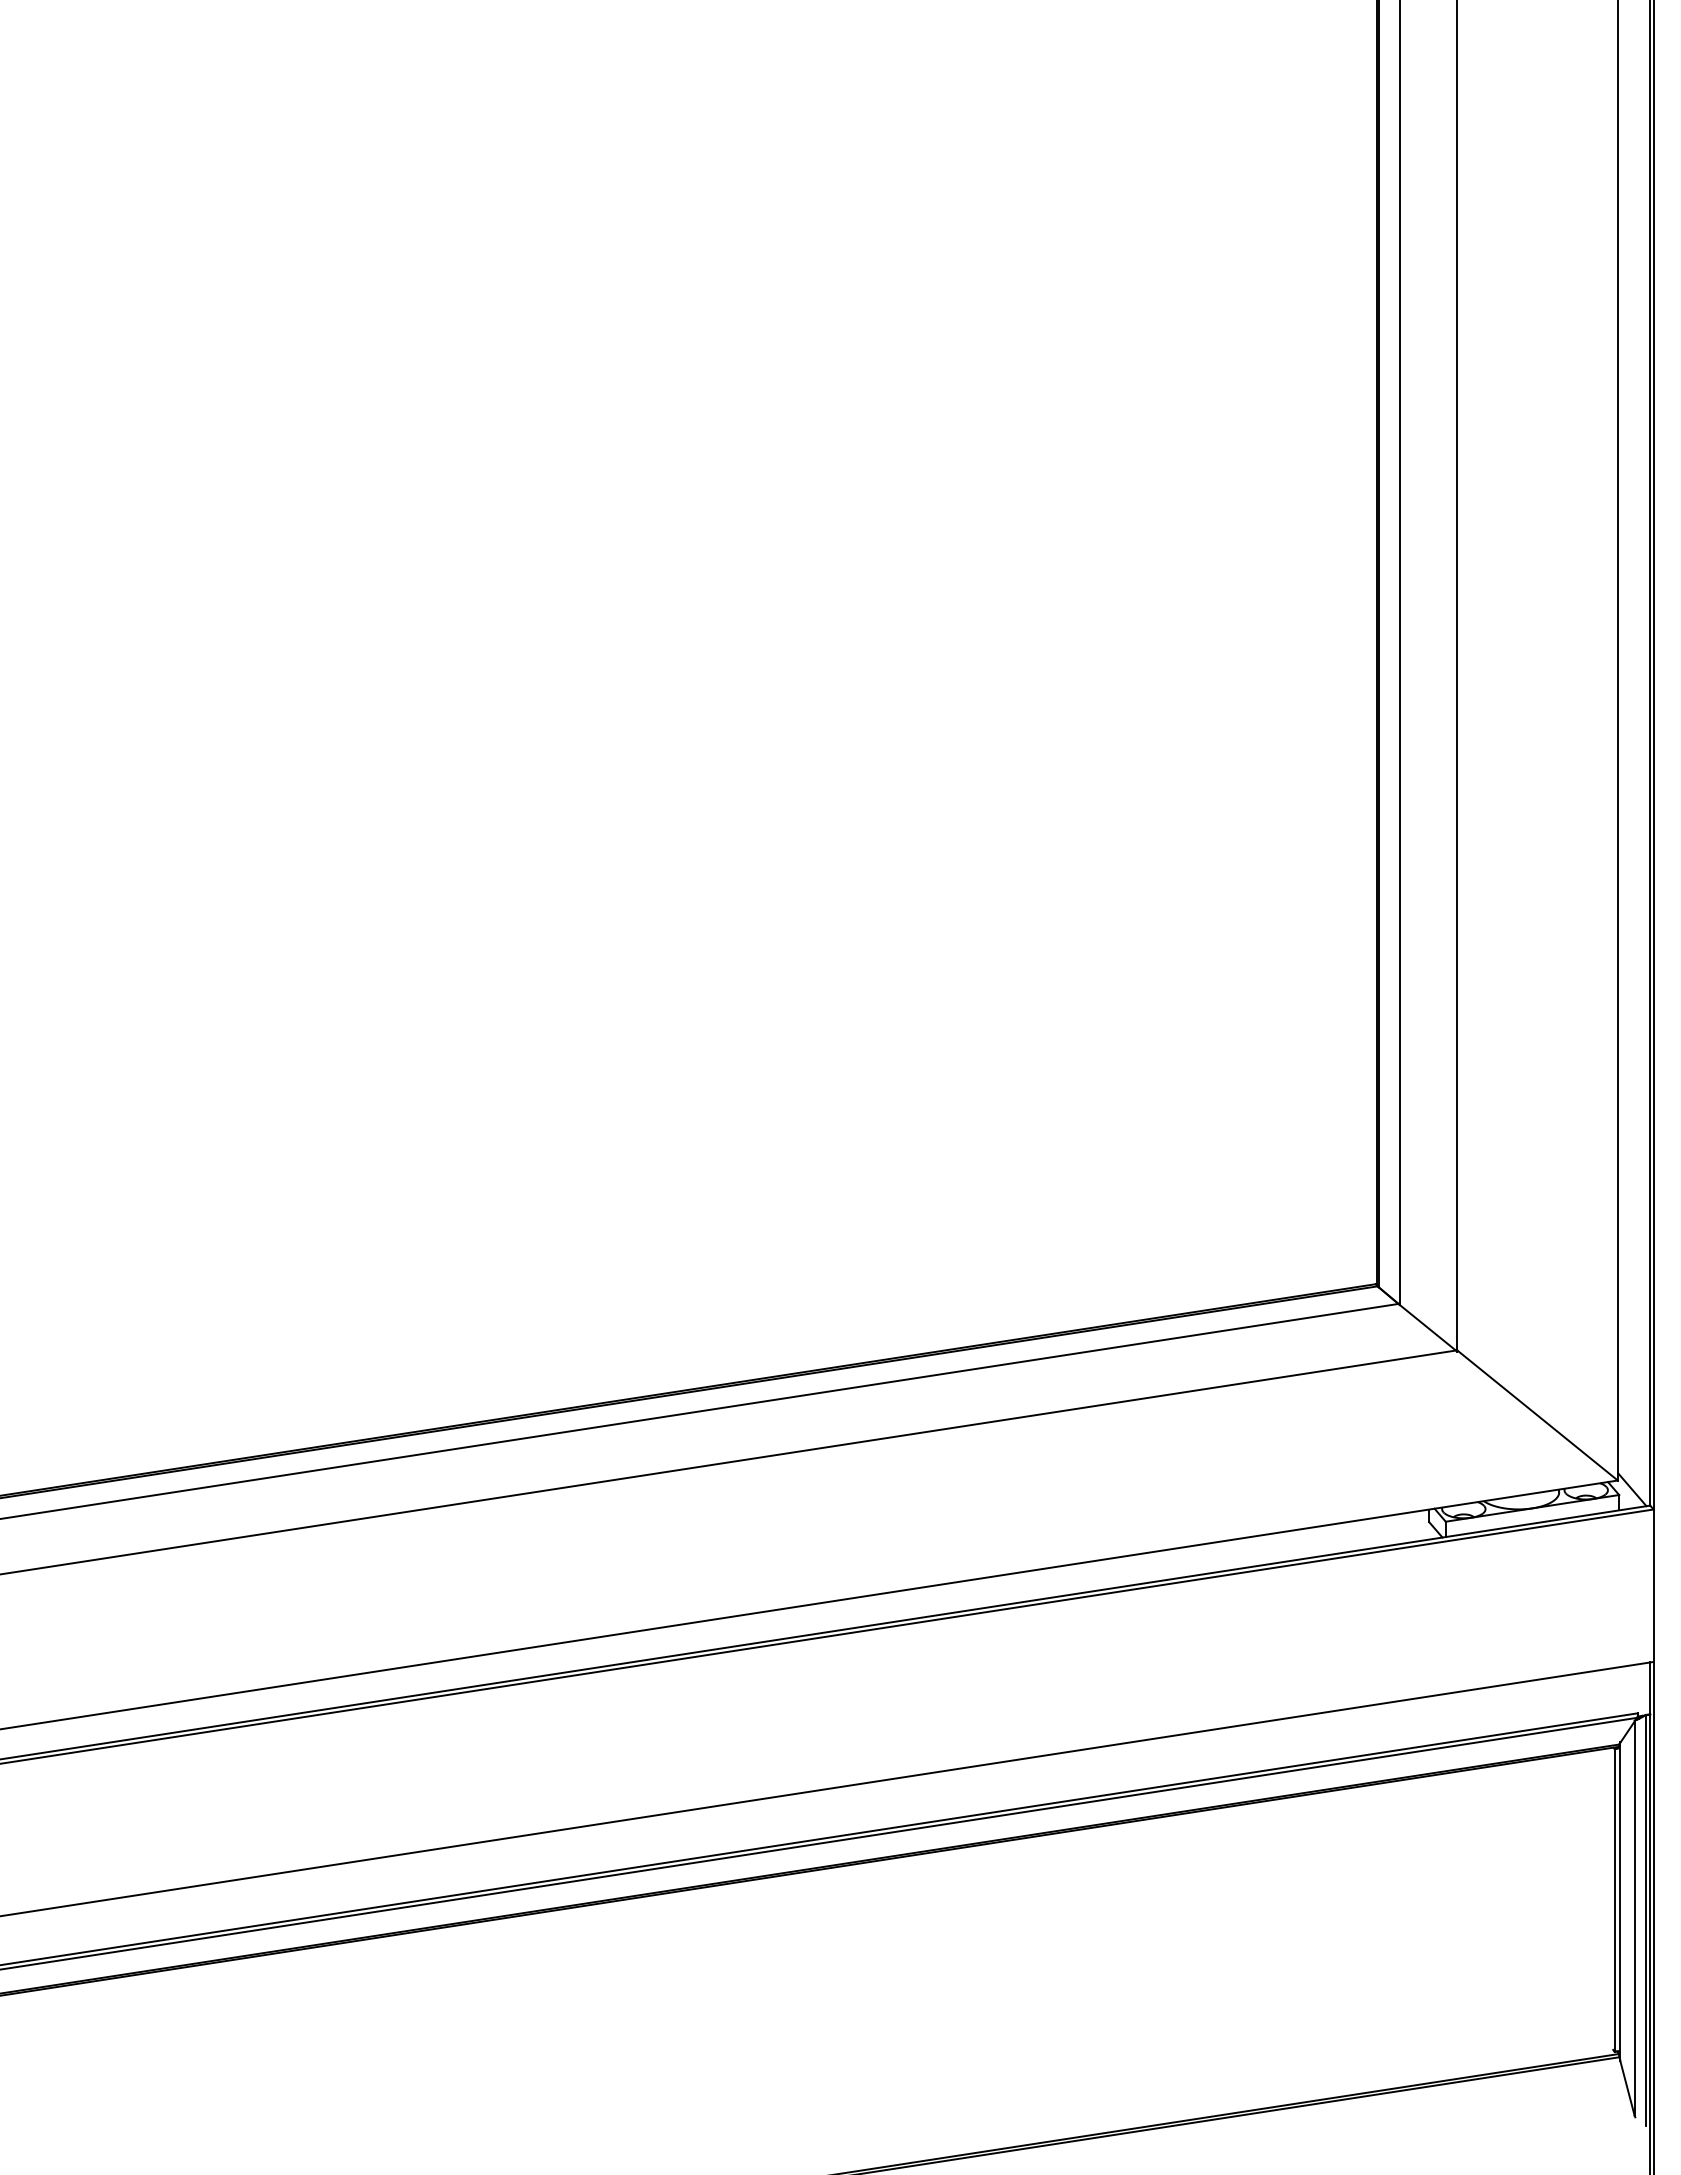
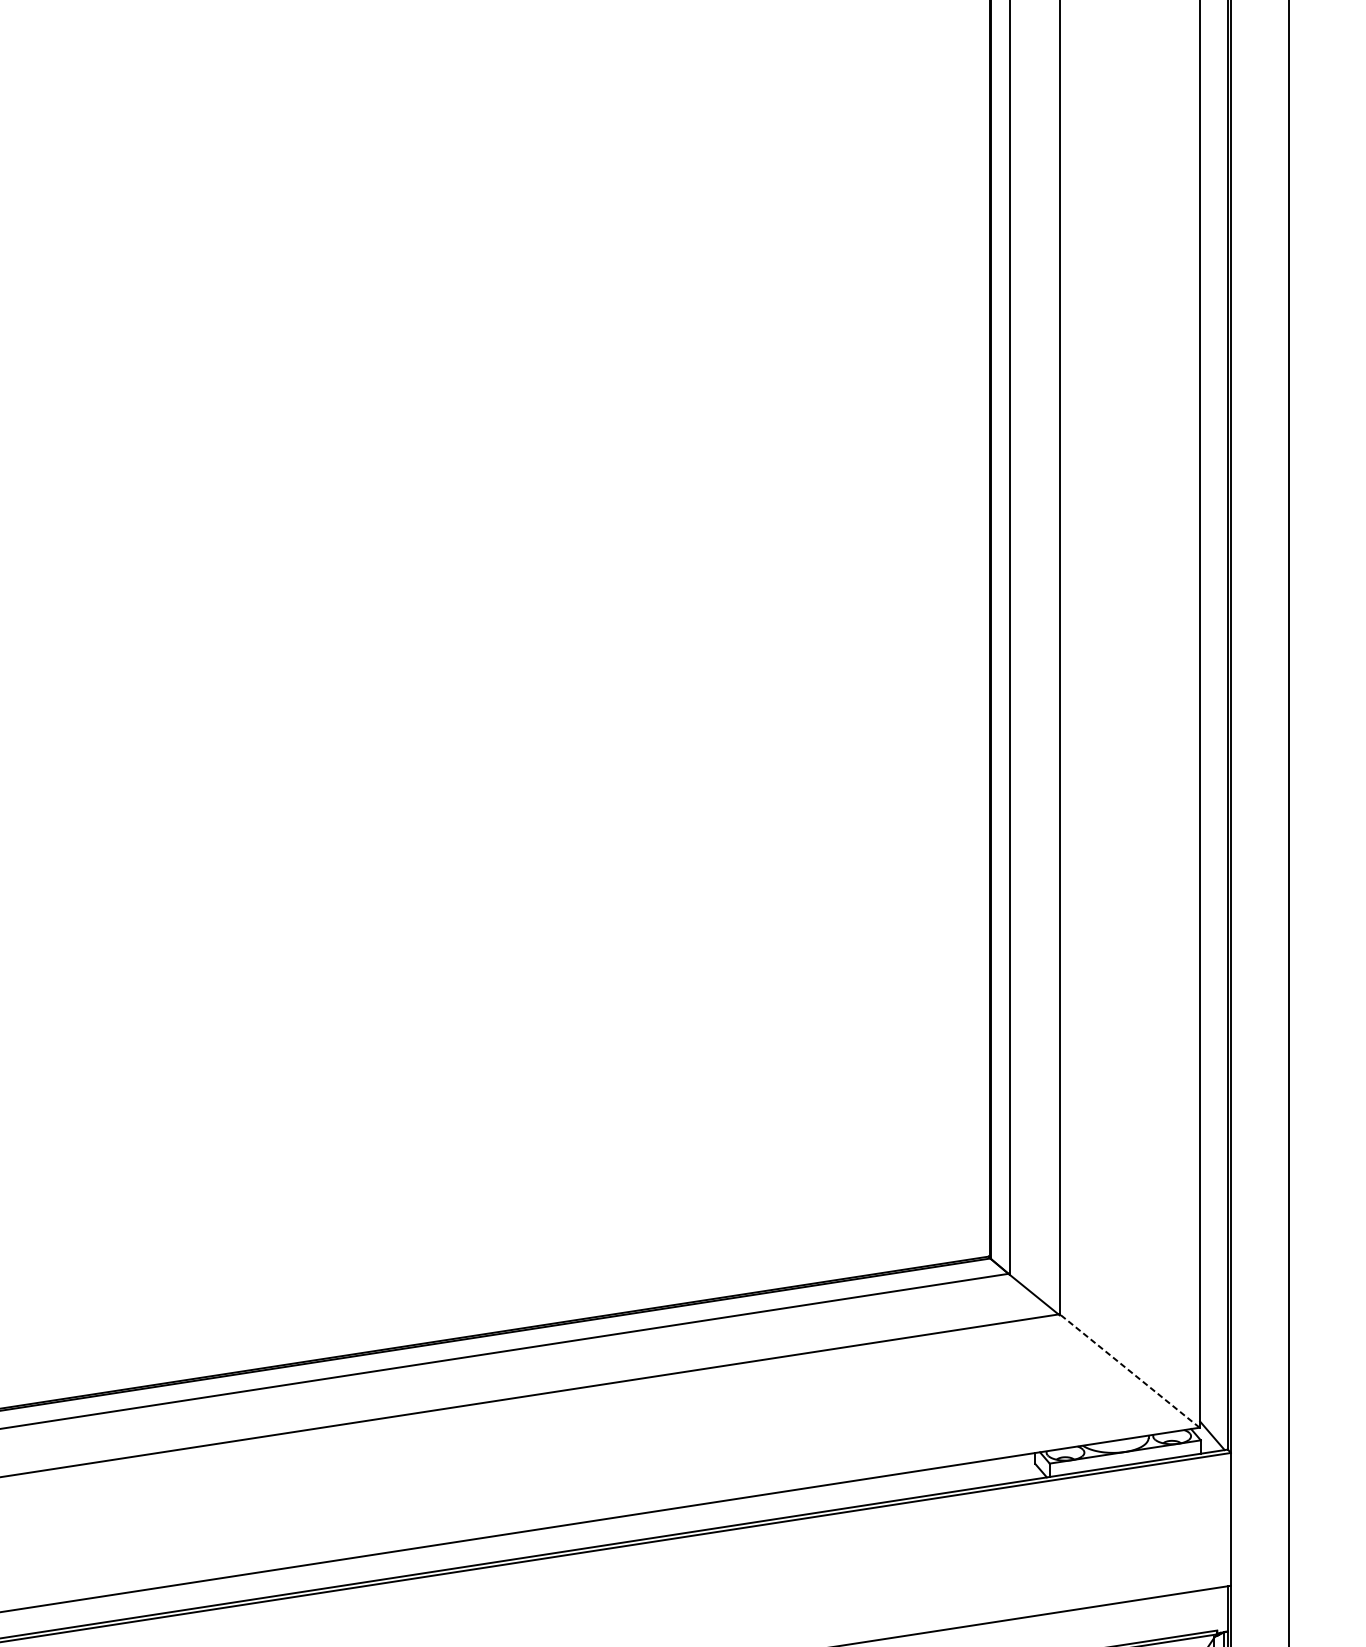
line: (1537, 1415) -> (1129, 1371), solid -> dashed

